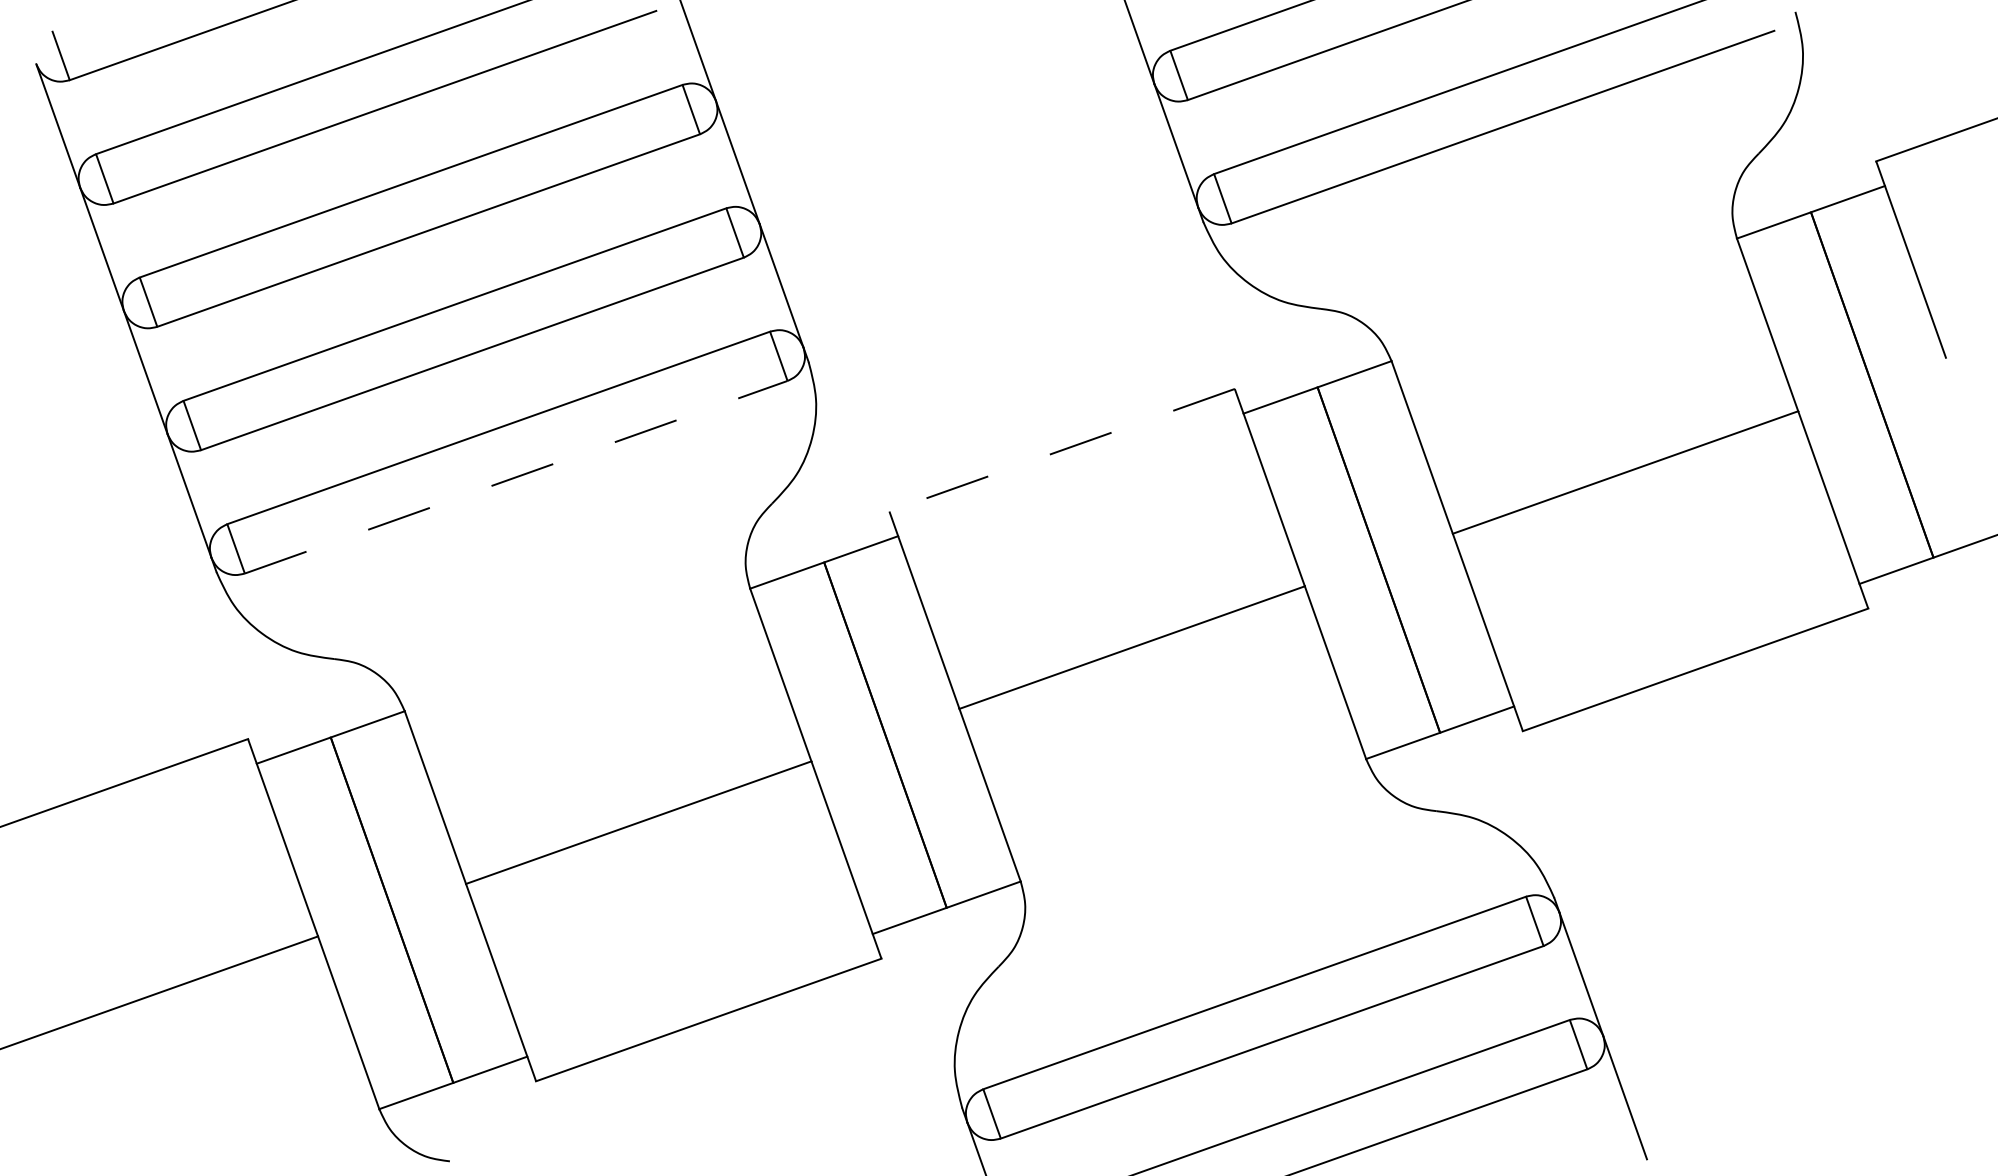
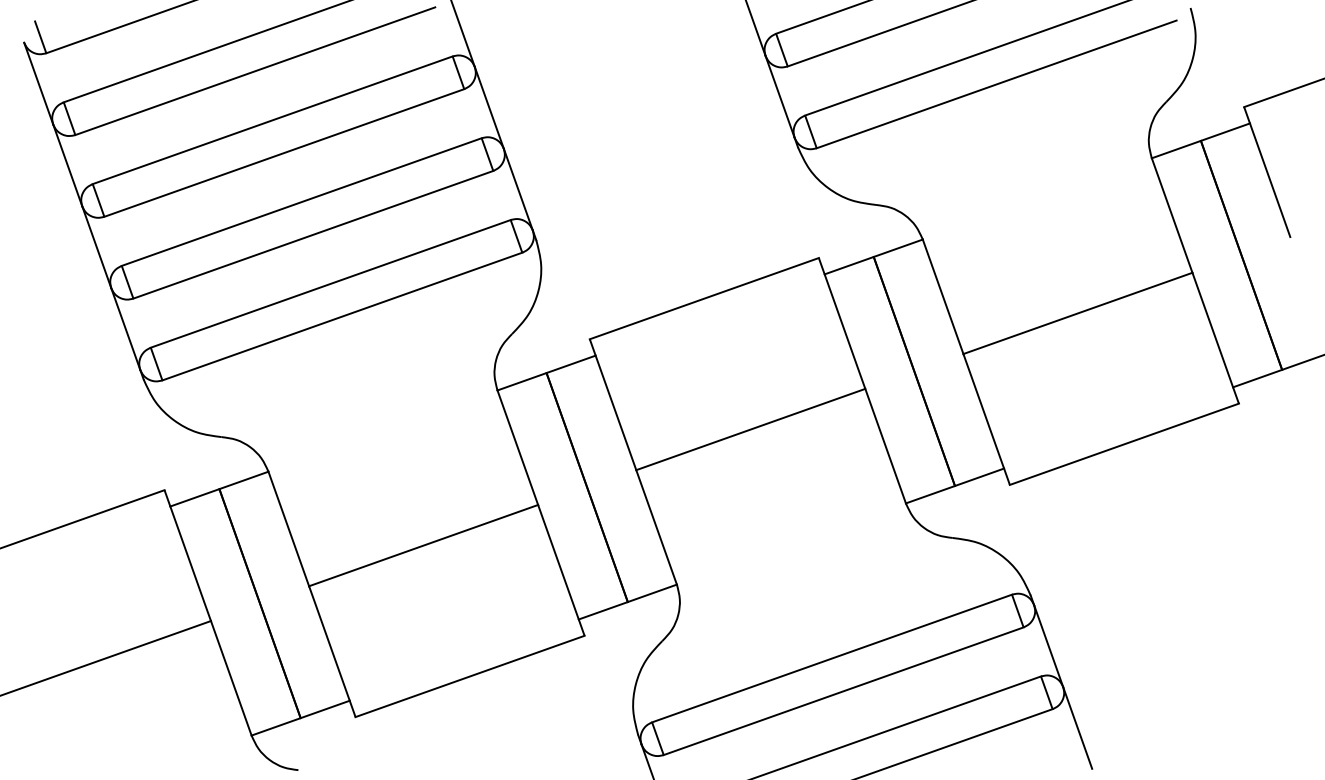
line: (1062, 450) -> (704, 298), dashed -> solid
line: (516, 477) -> (342, 316), dashed -> solid

